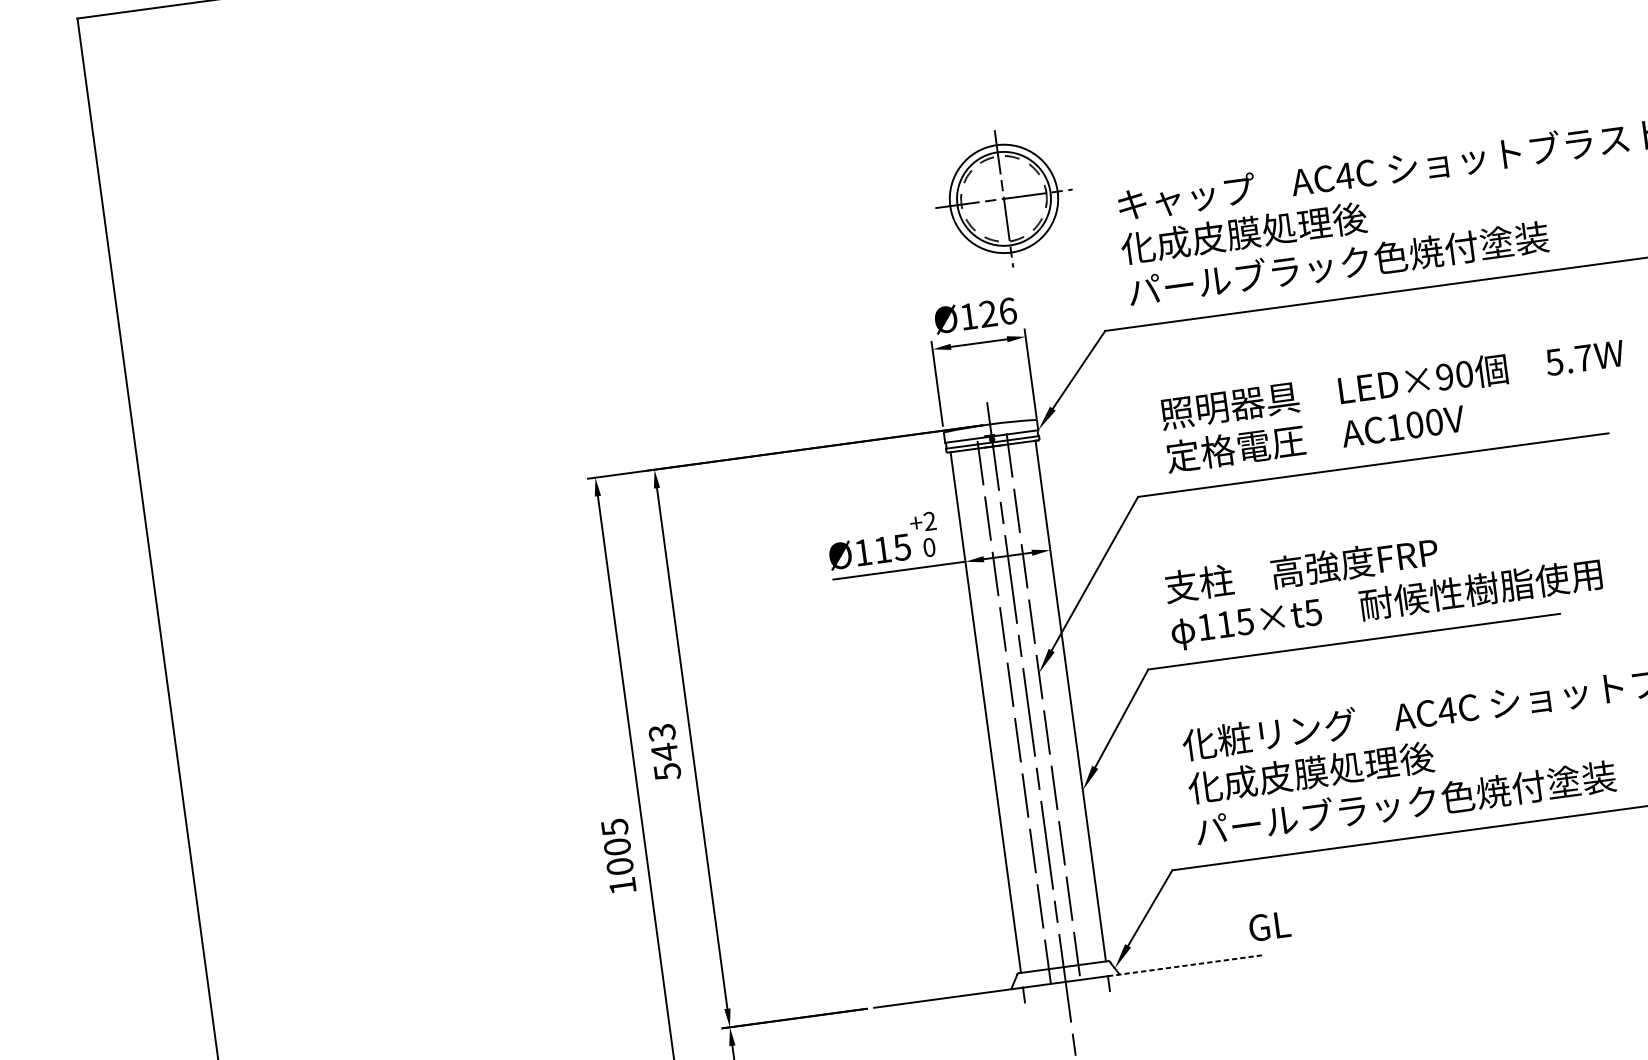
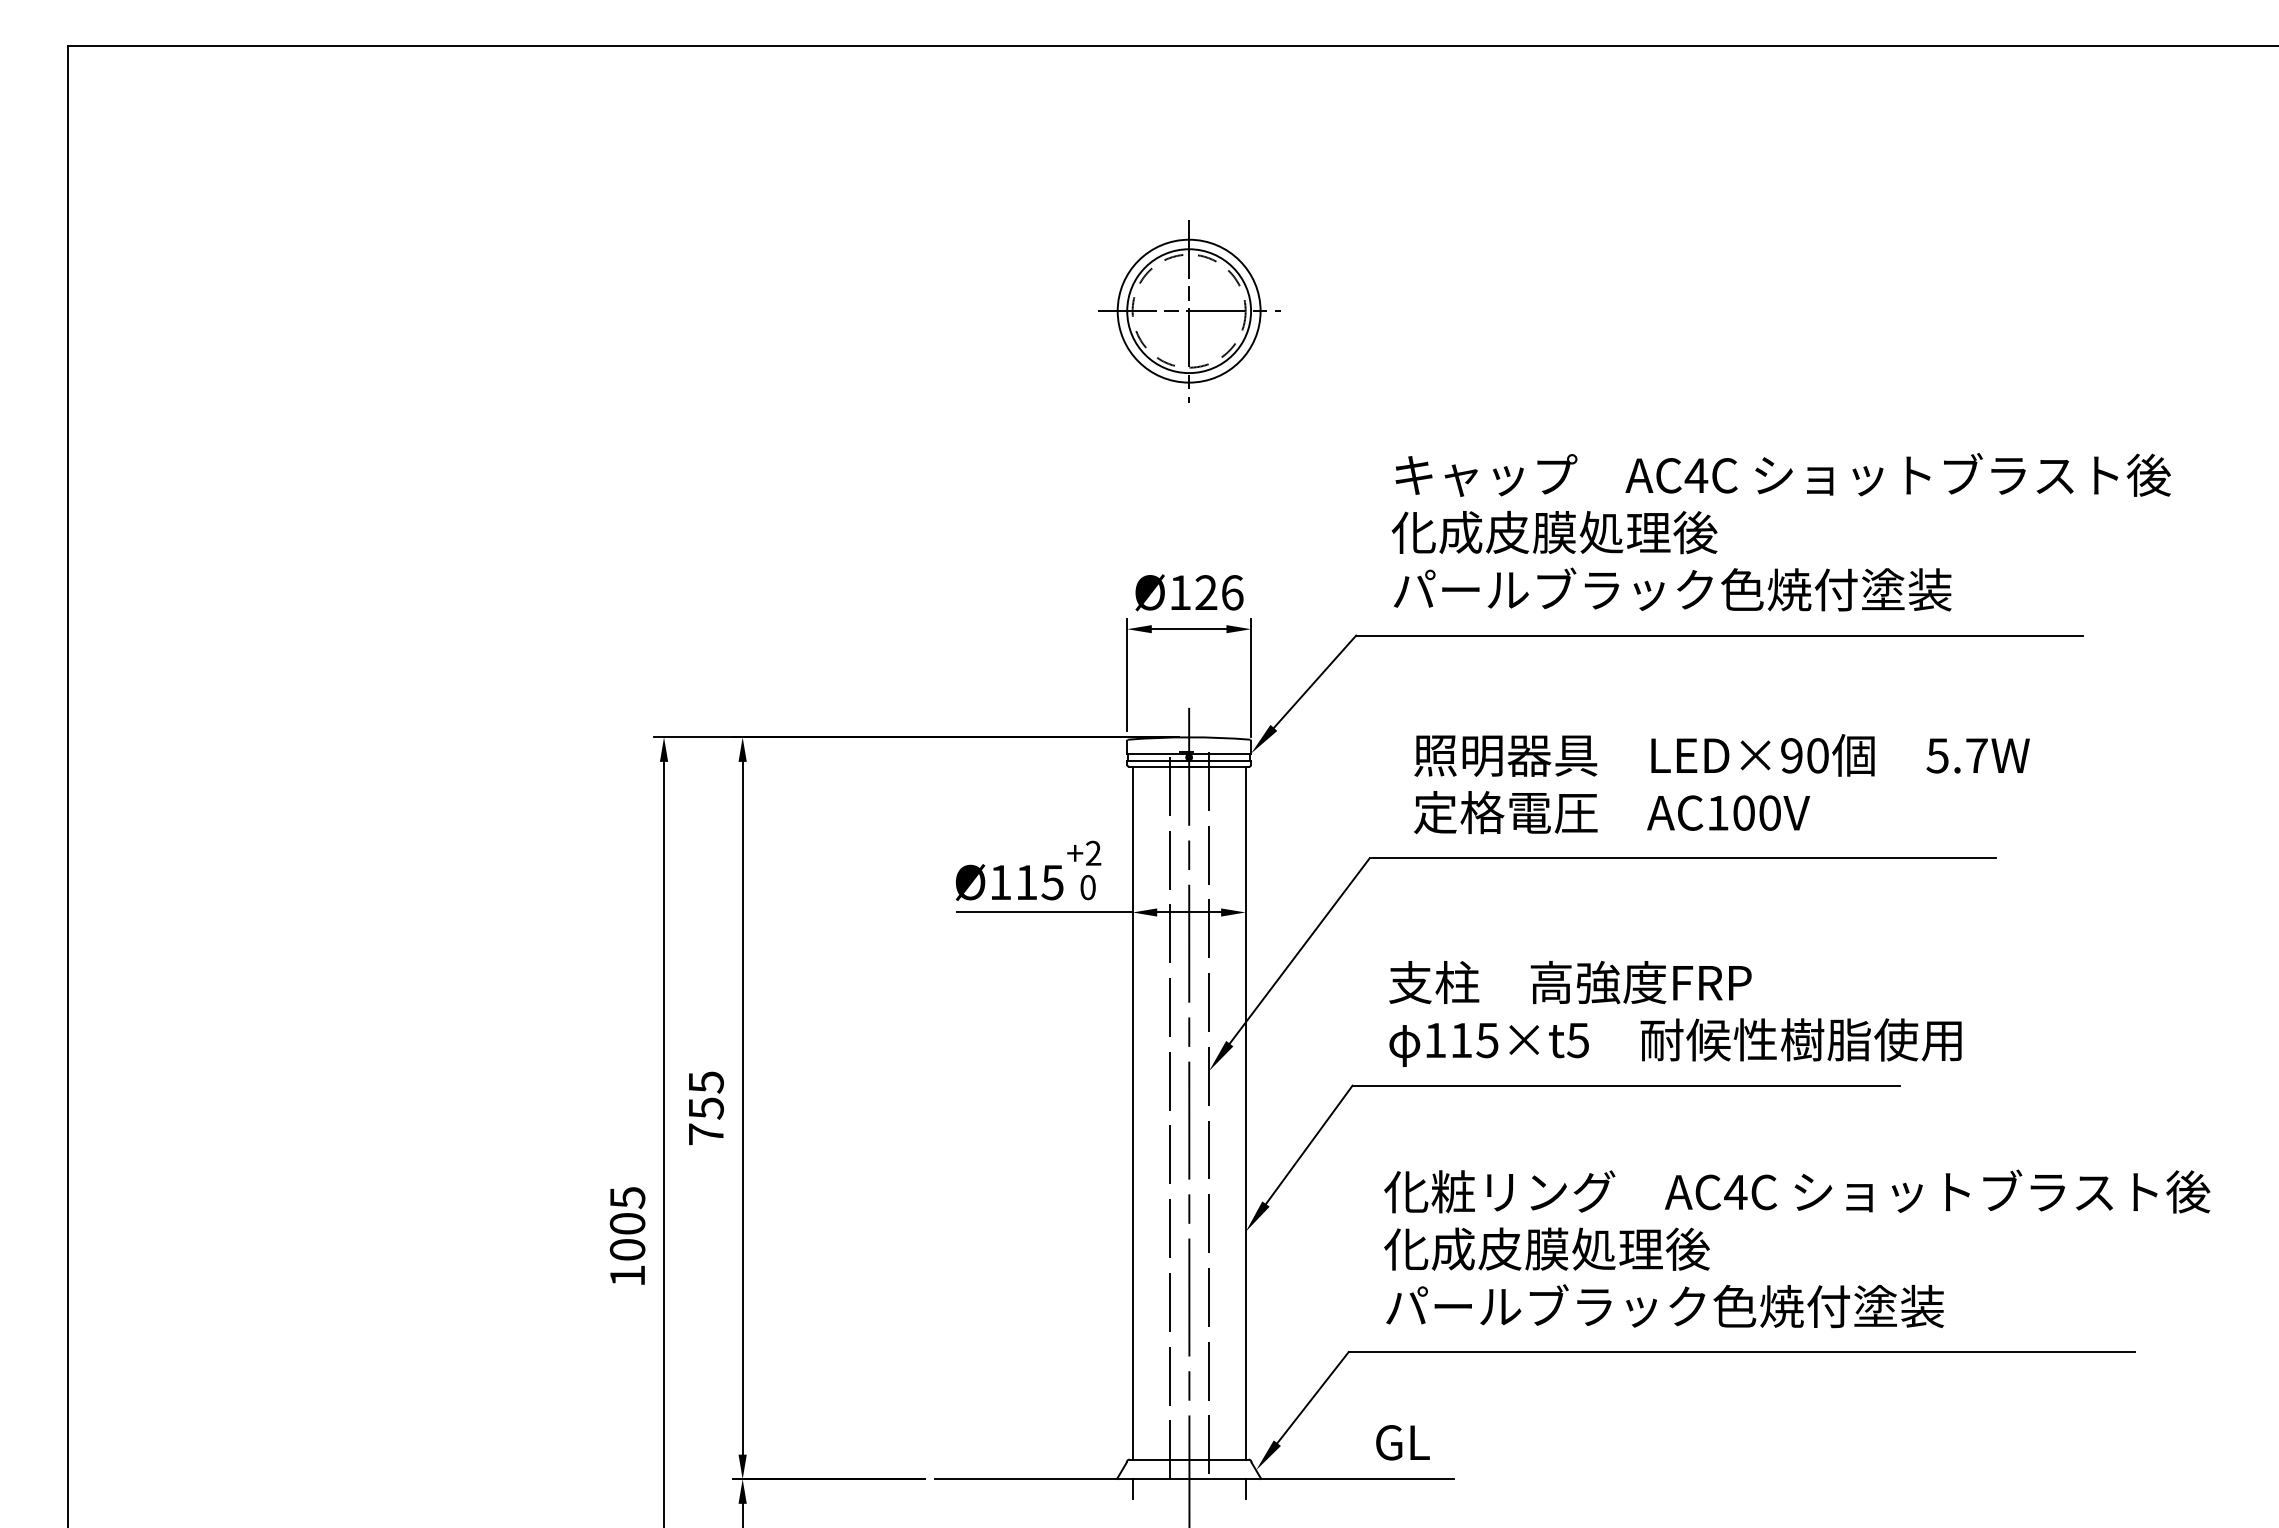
part: (1004, 199) -> (1189, 311), moved
text: (664, 752) -> (705, 1108), 543 -> 755
text: (1269, 926) -> (1402, 1442), moved
line: (1186, 965) -> (1350, 1479), dashed -> solid

